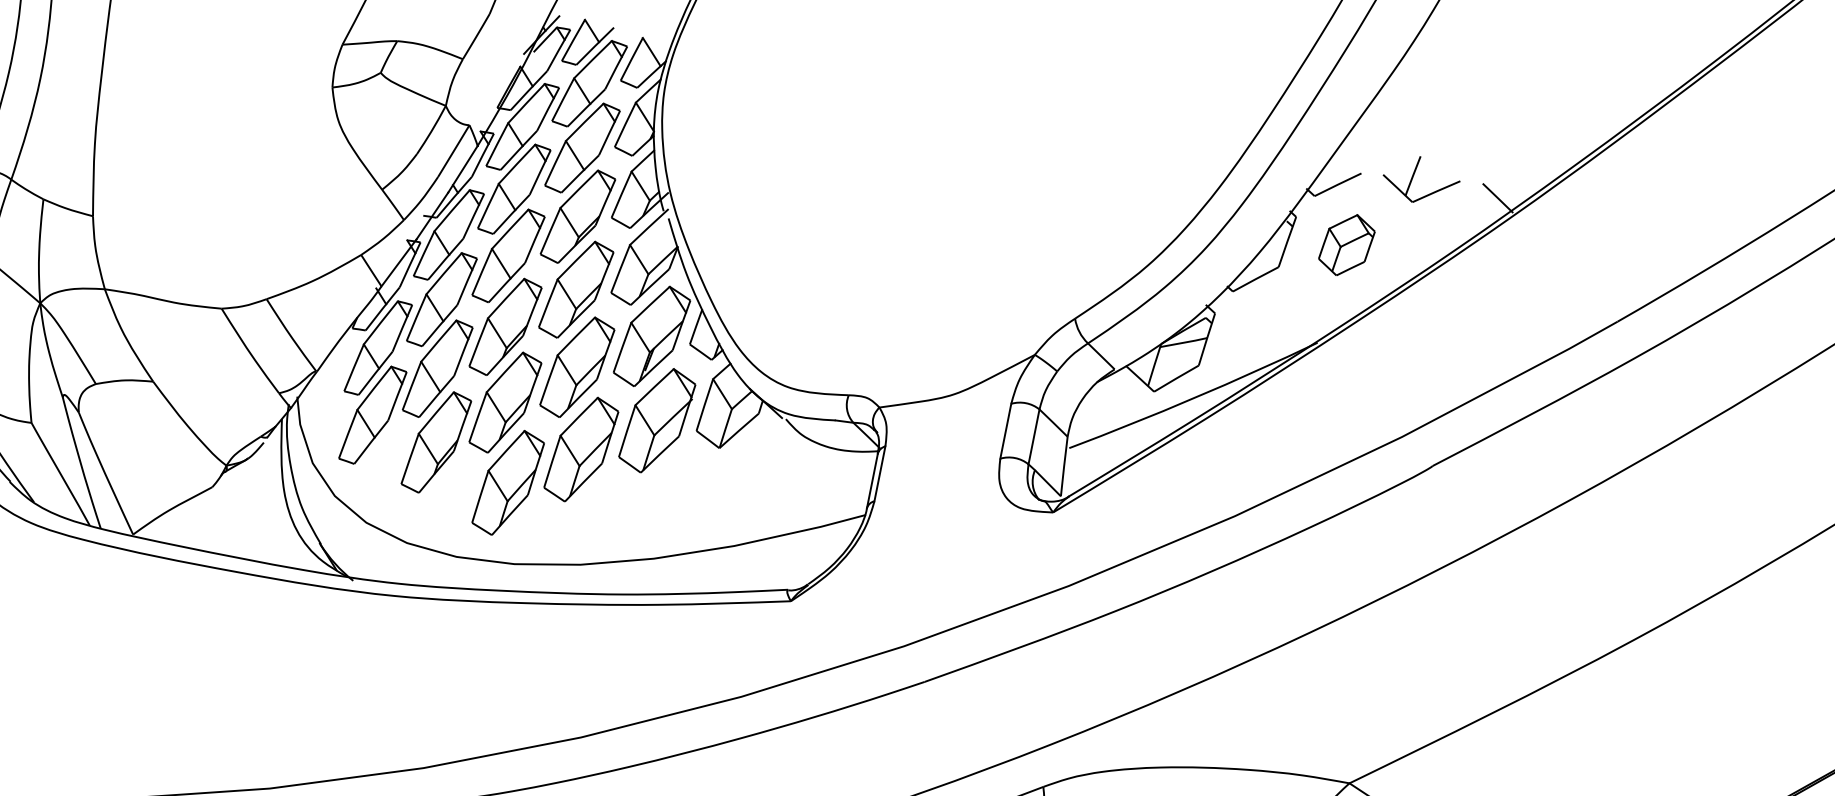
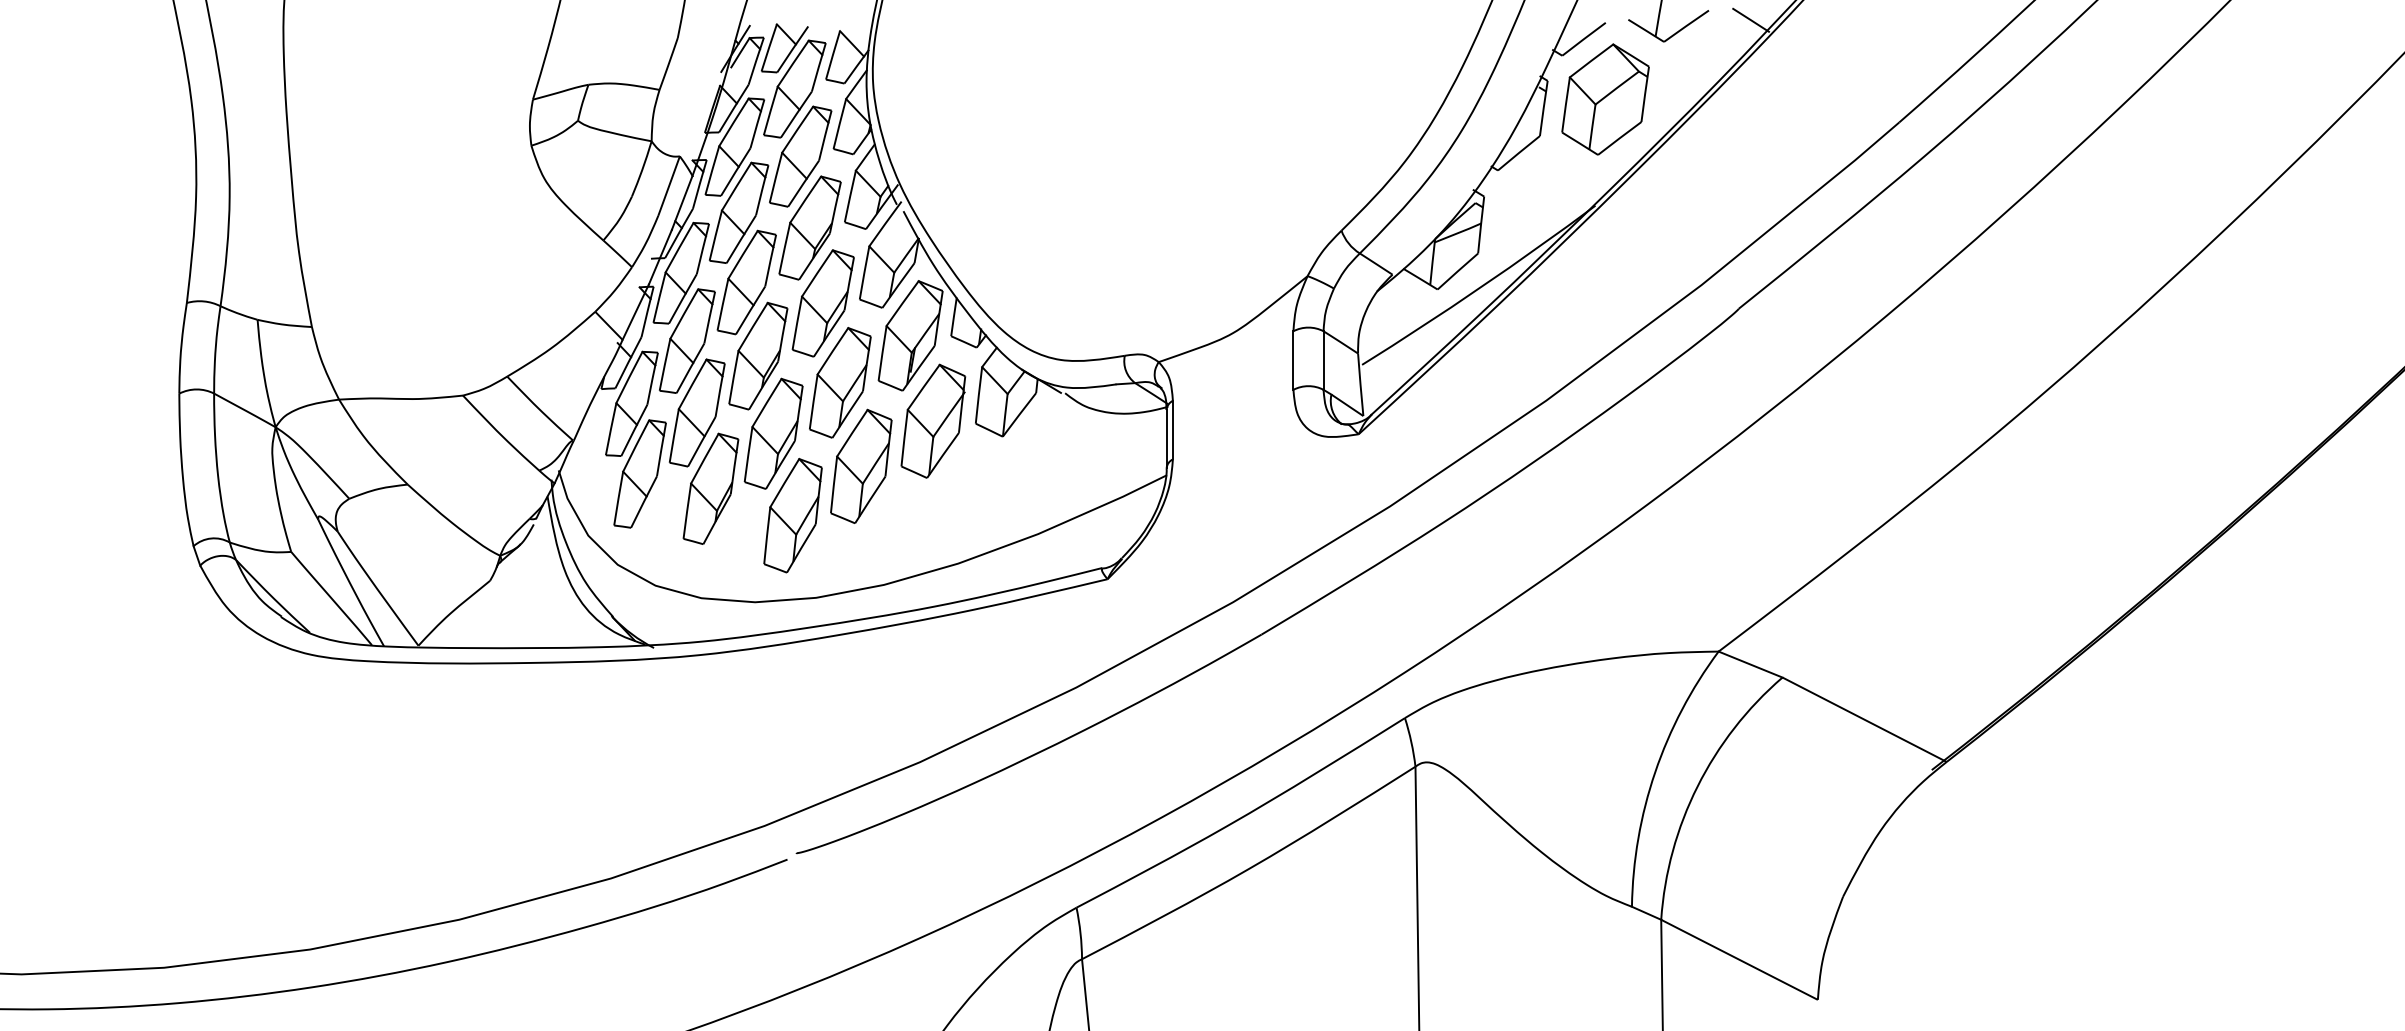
part: (1346, 245) -> (1605, 99), size x1.67

